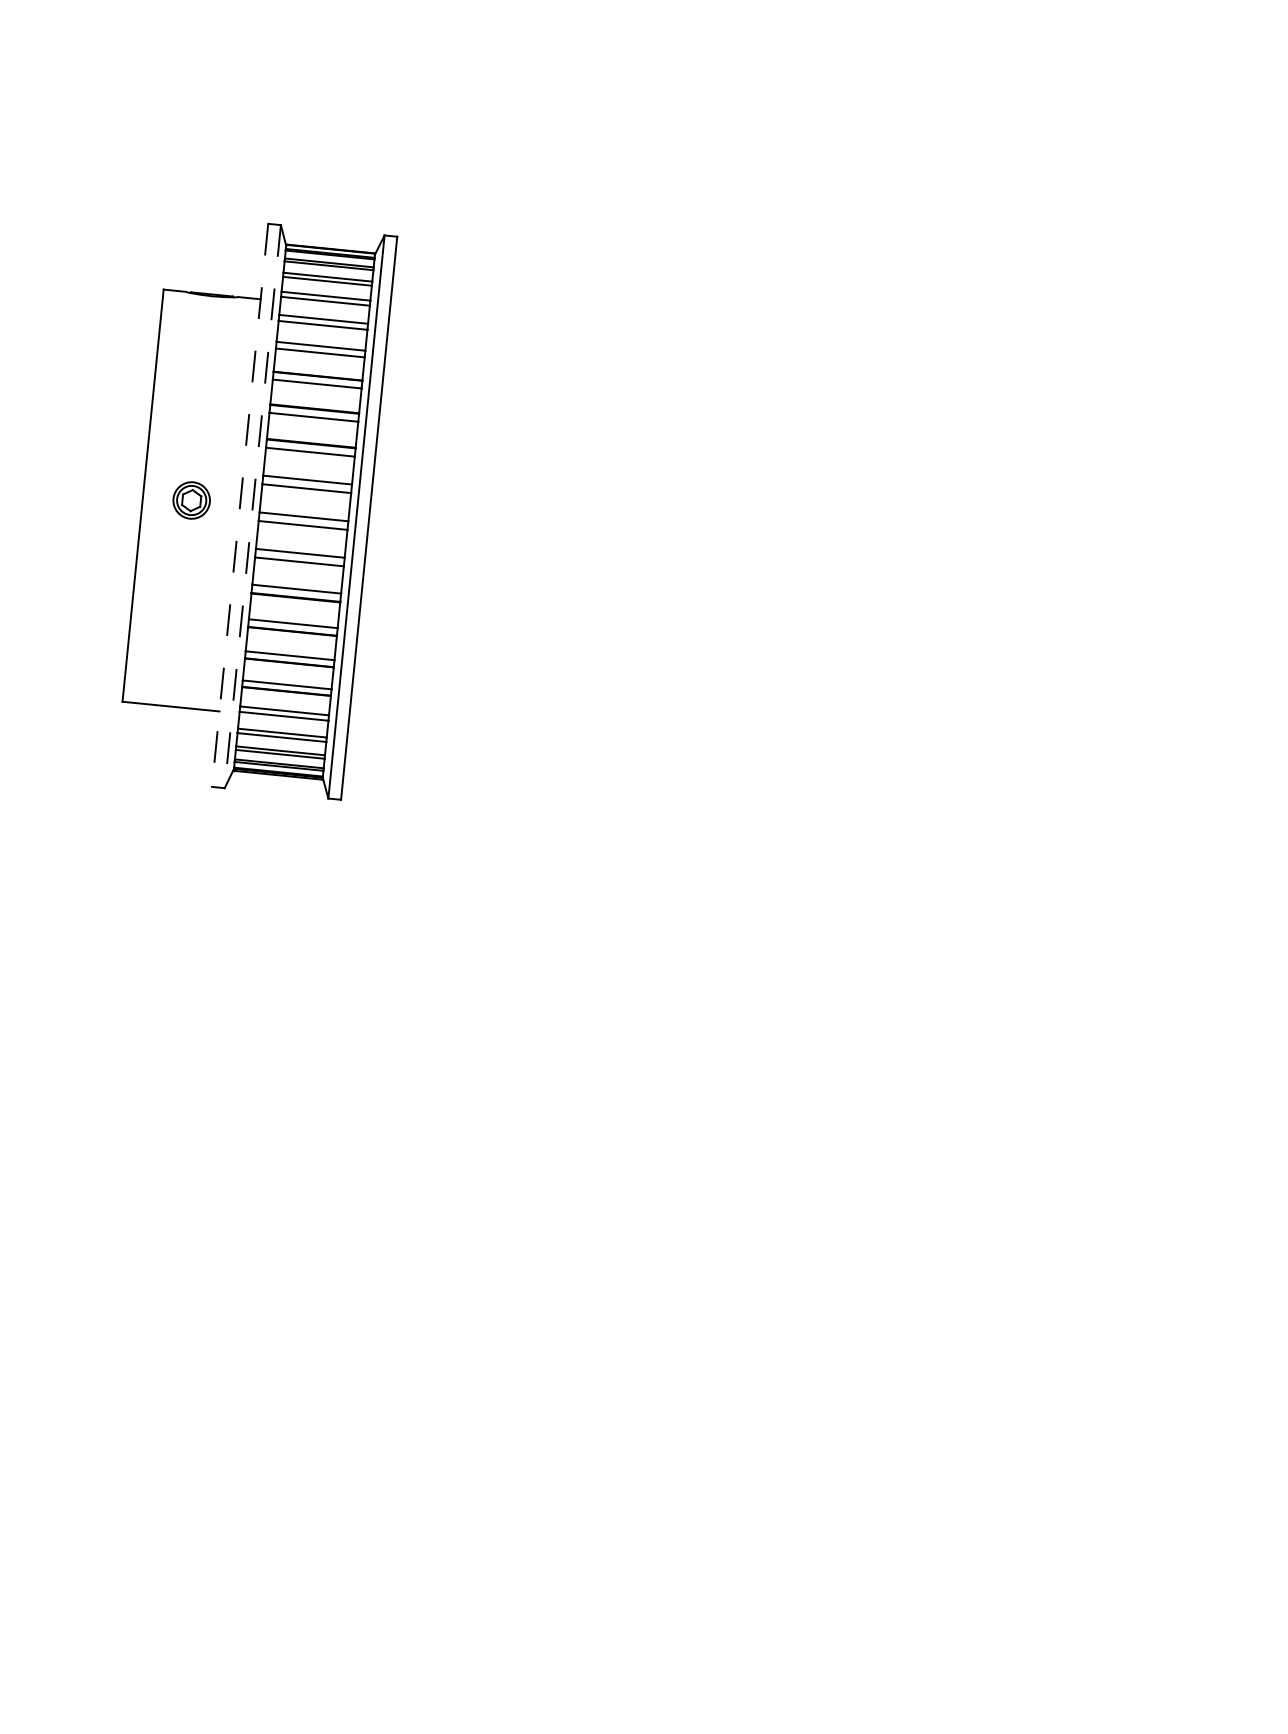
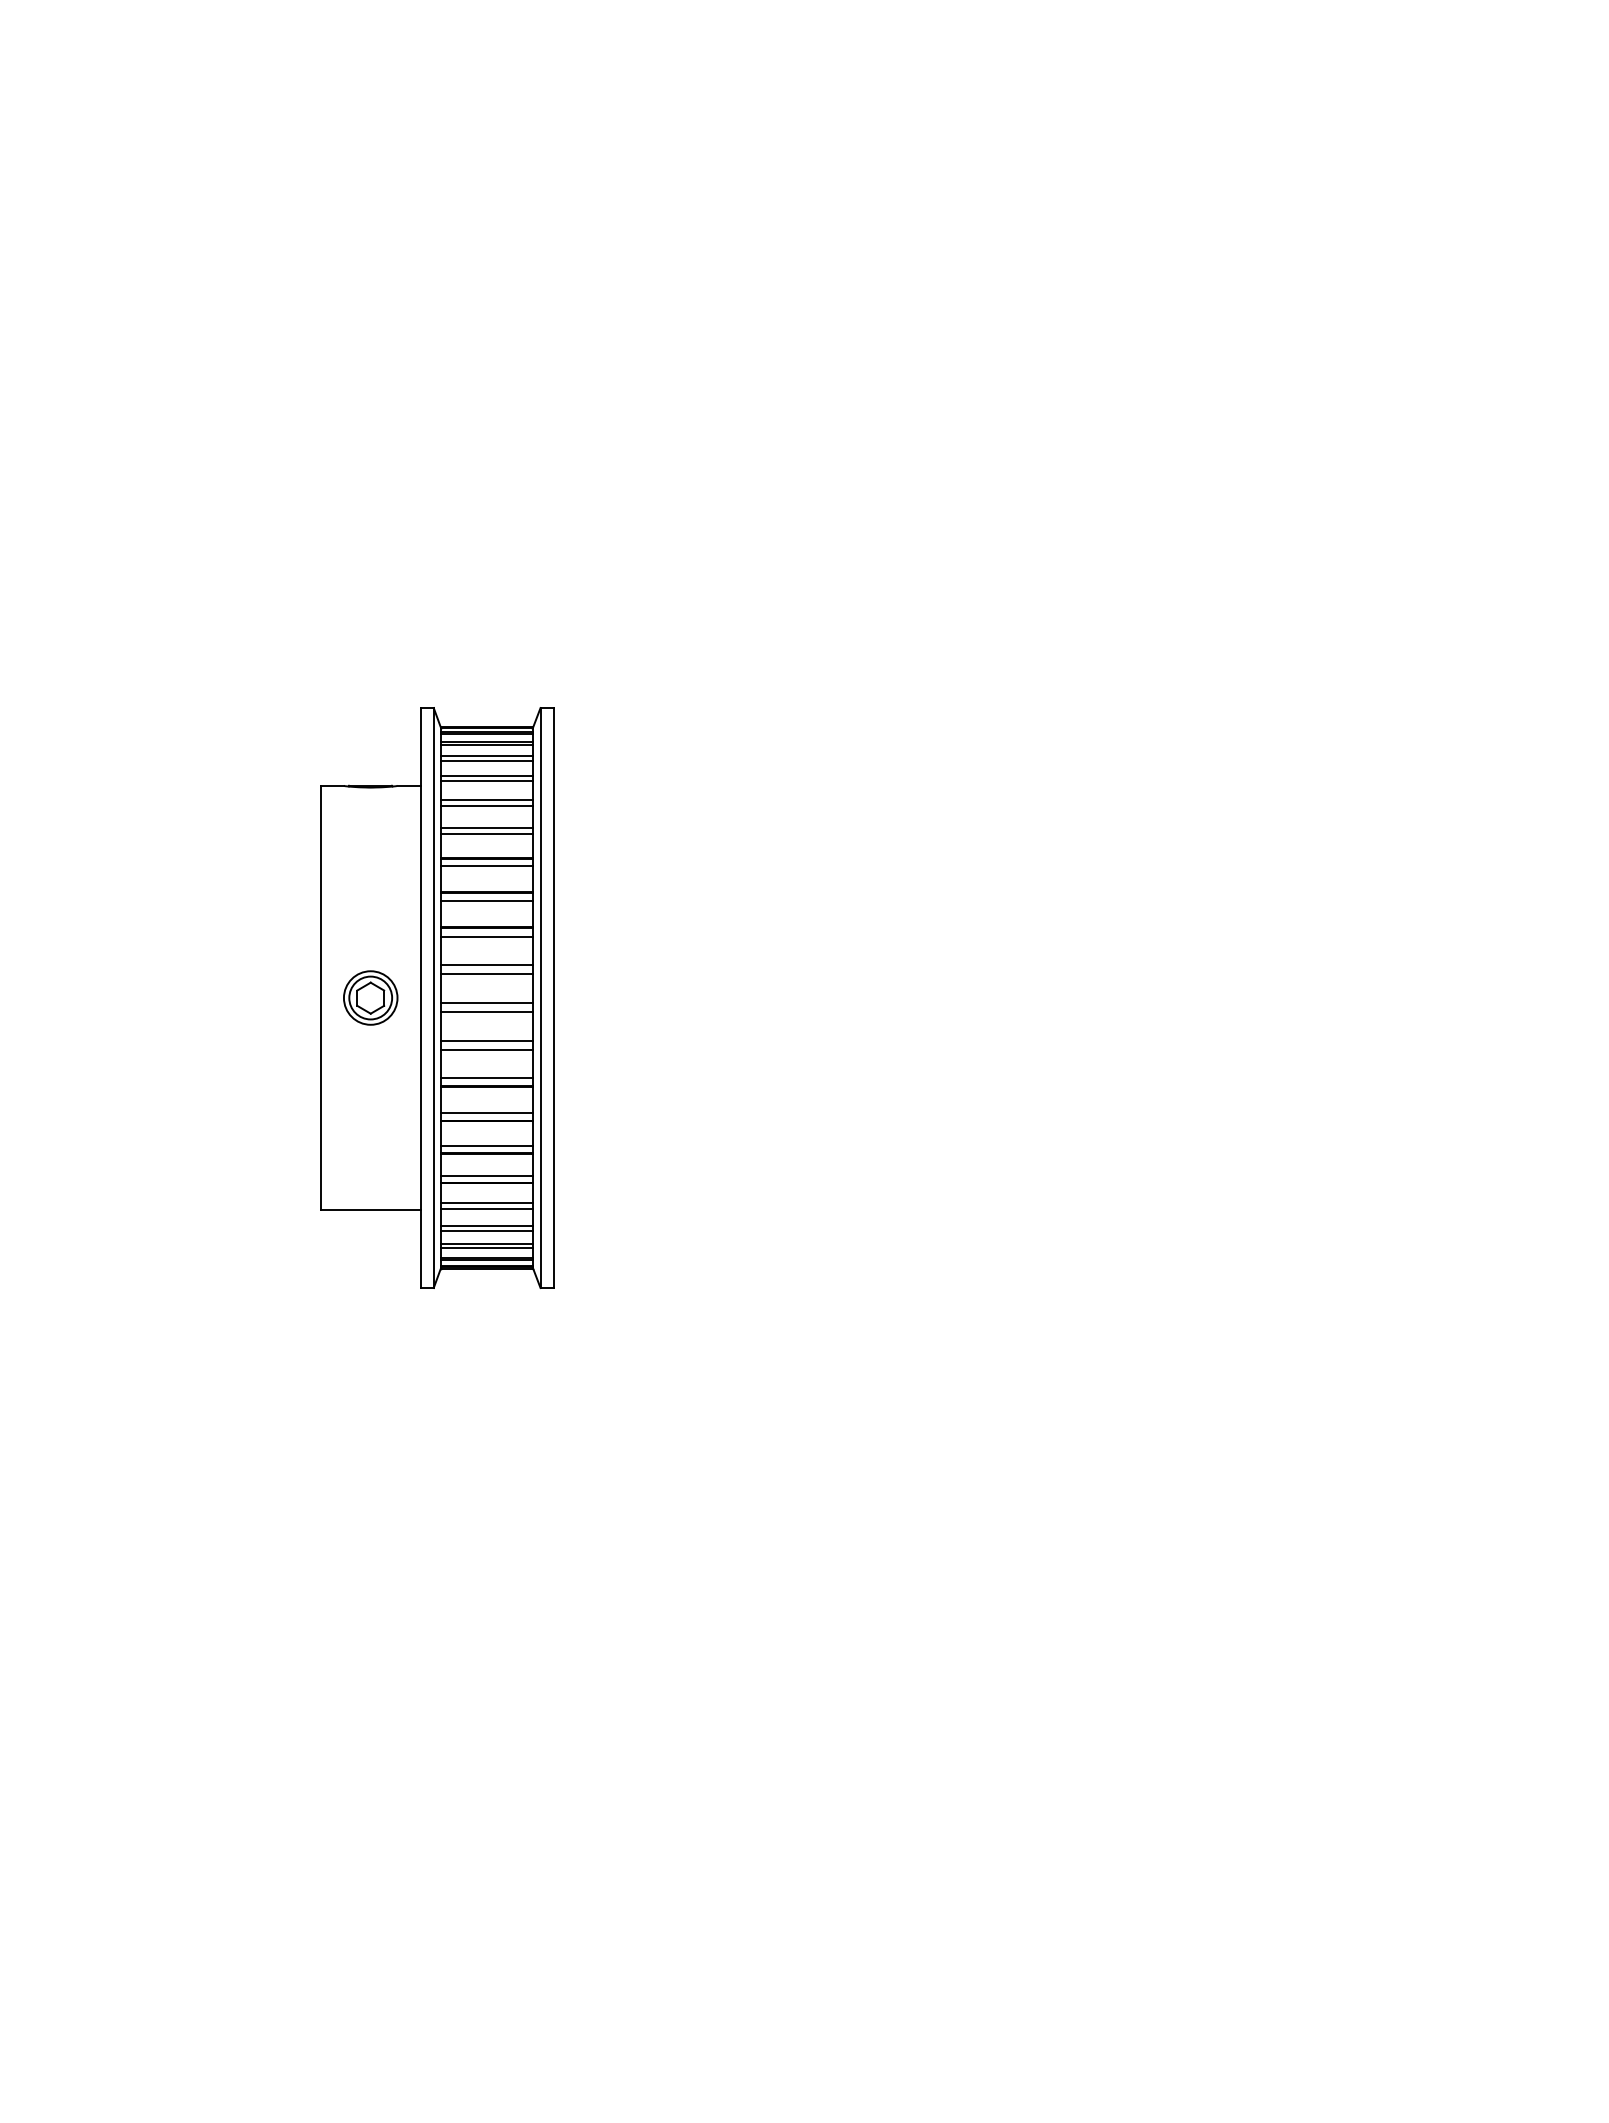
part: (191, 499) -> (370, 997), size x1.43
line: (239, 505) -> (420, 998), dashed -> solid
line: (252, 507) -> (433, 998), dashed -> solid

